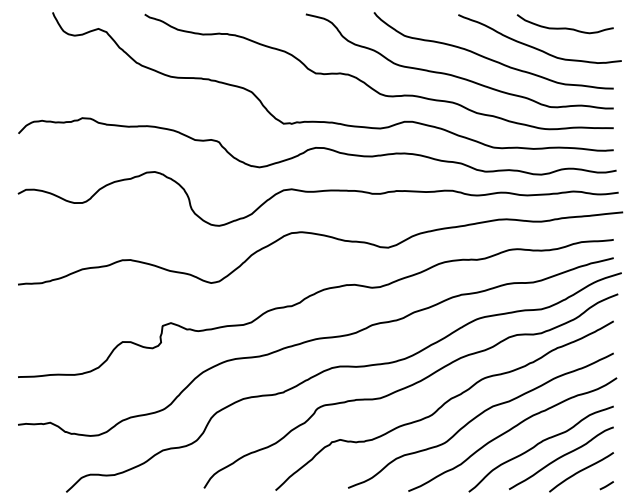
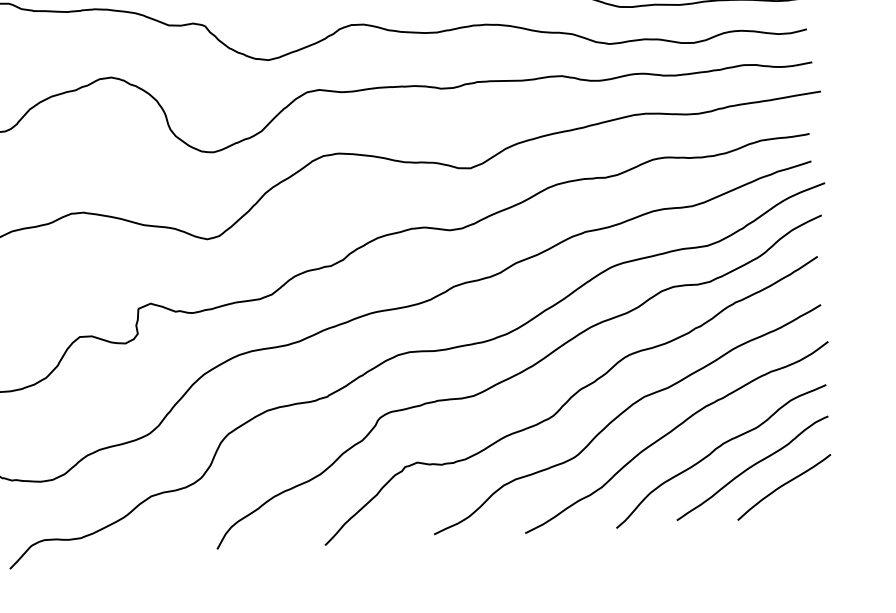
line: (606, 485) -> (823, 504), removed

